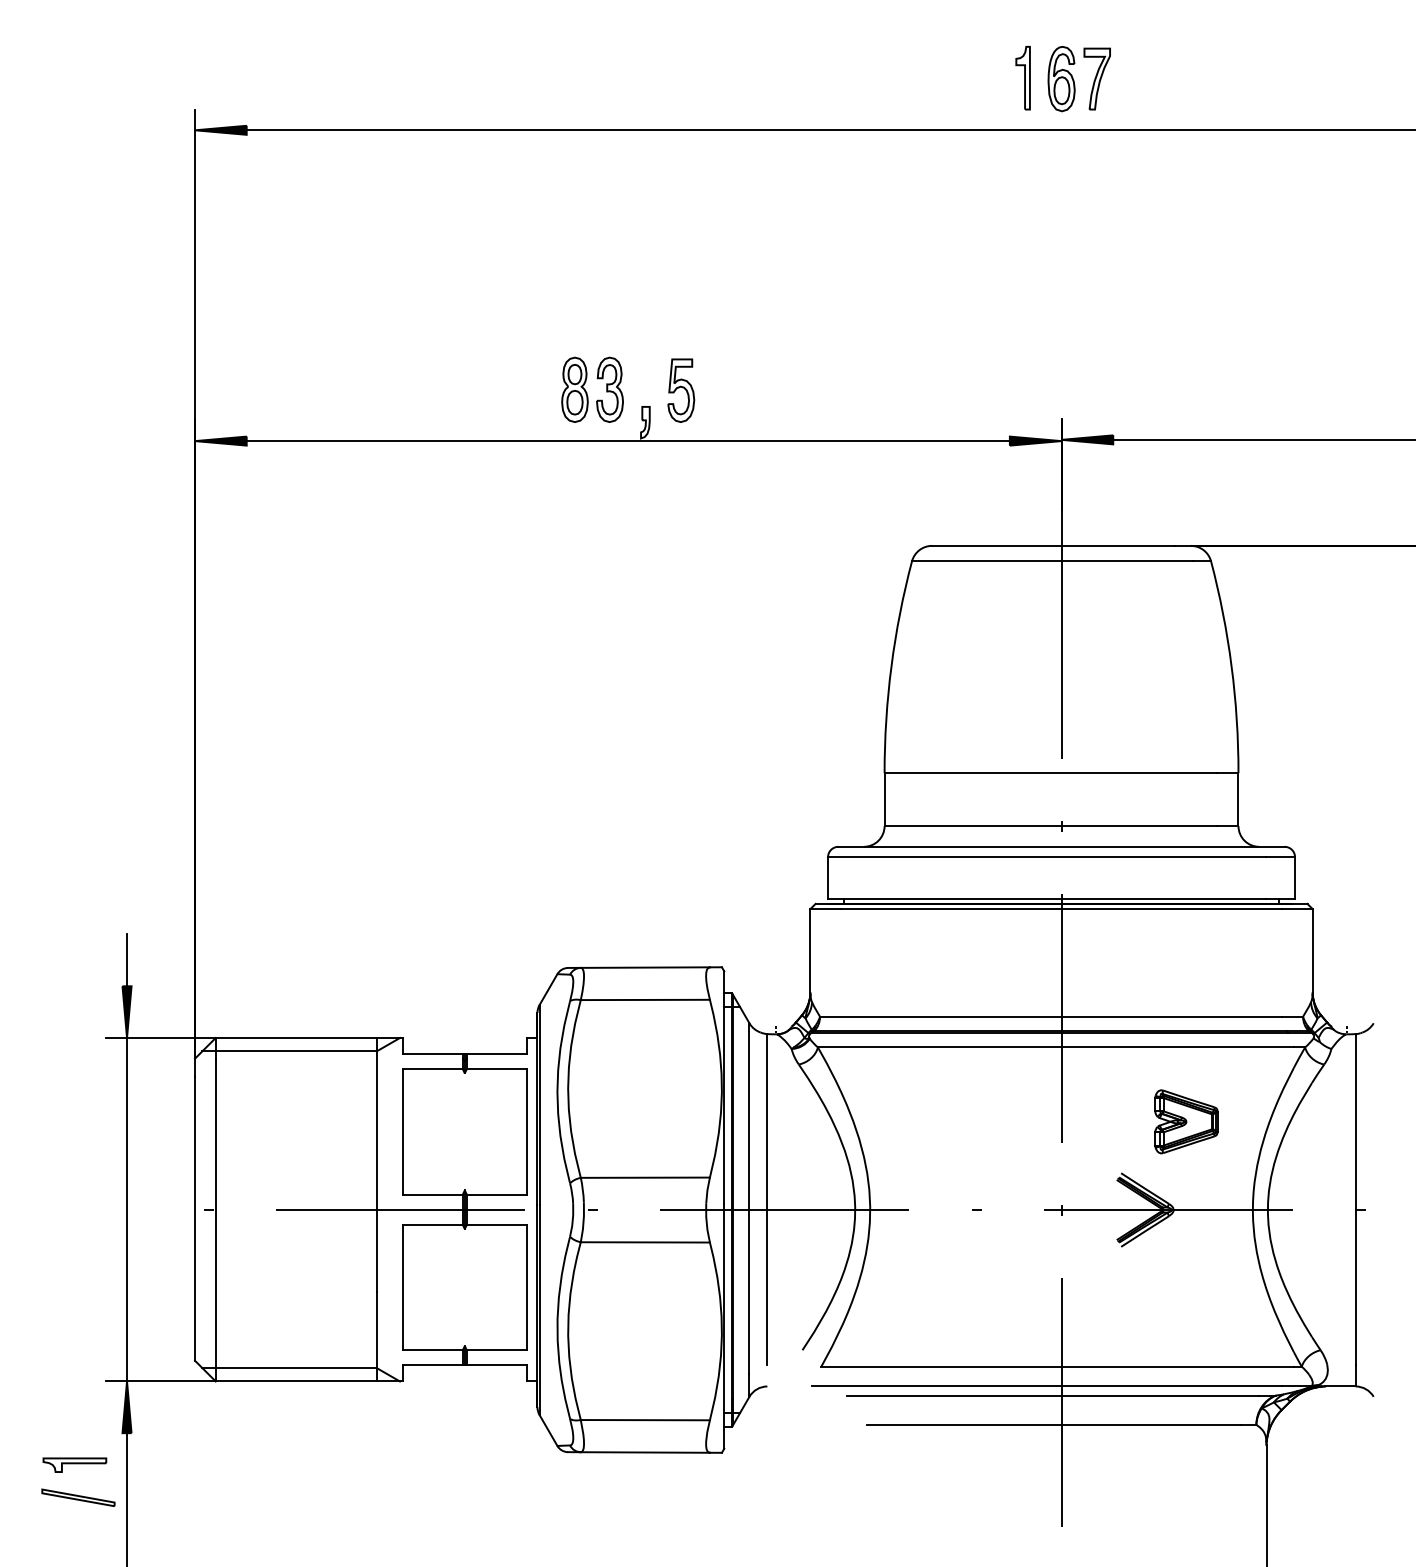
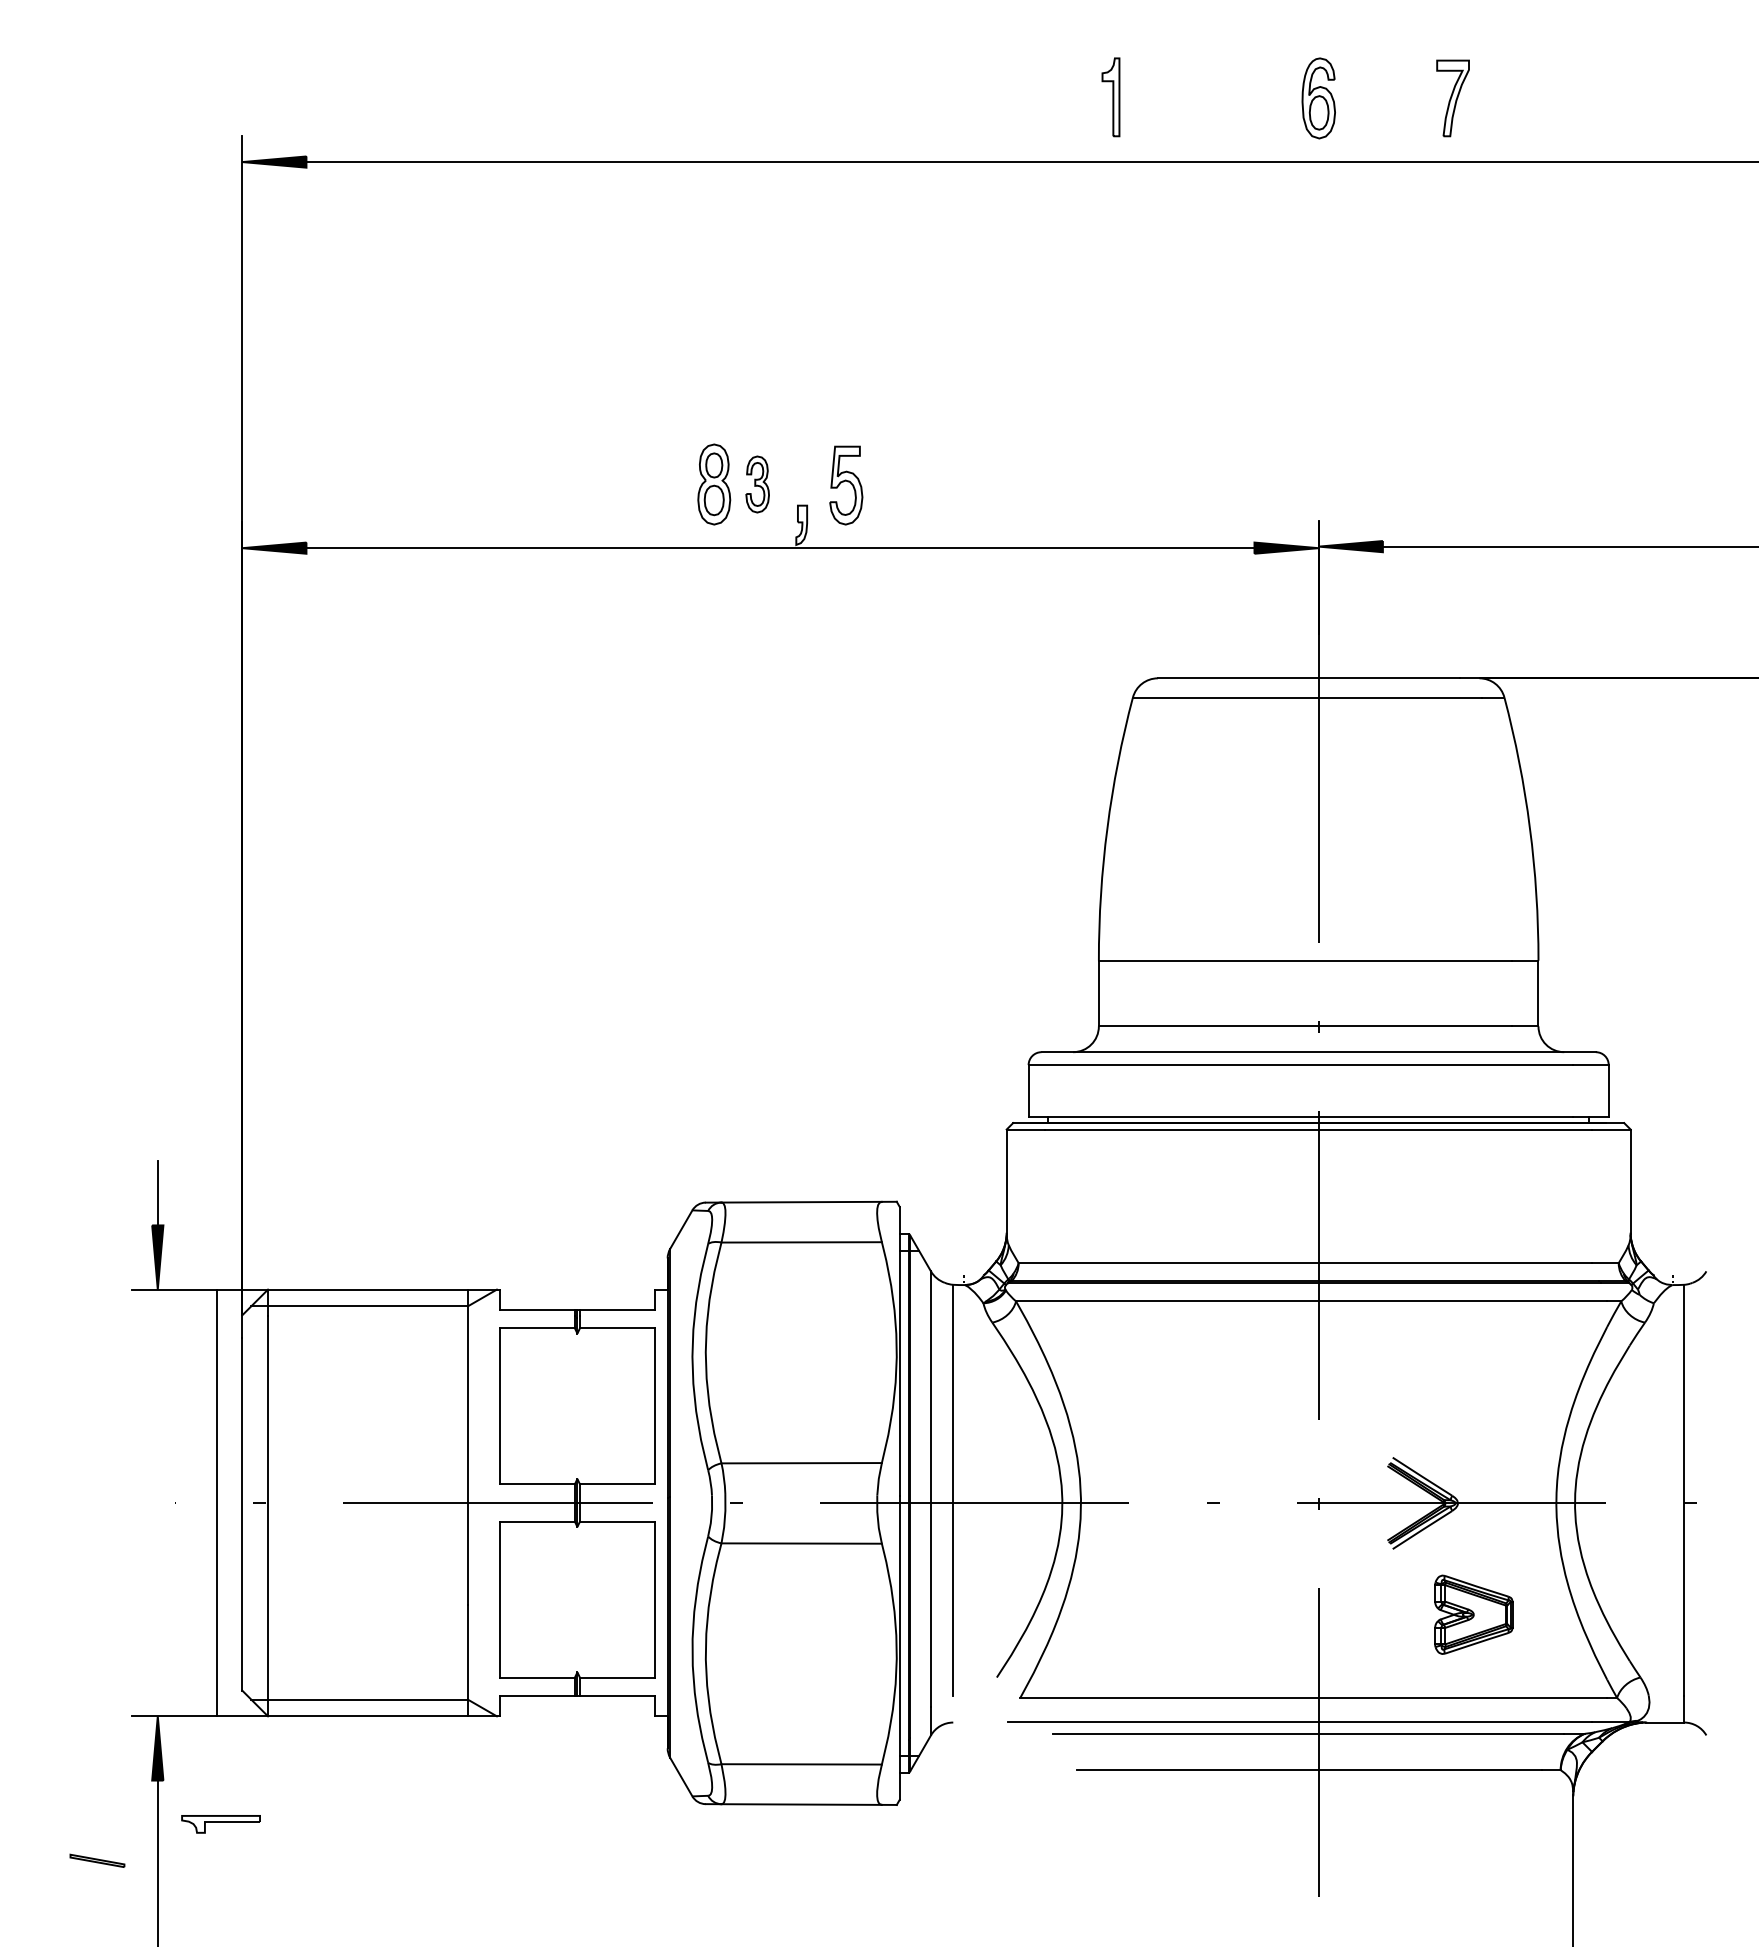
part: (1022, 78) -> (1110, 97), moved
part: (1096, 79) -> (1452, 98), moved
part: (609, 389) -> (757, 484), size x0.7
part: (1186, 1121) -> (1473, 1614), moved
line: (126, 1209) -> (216, 1502), moved
part: (74, 1465) -> (220, 1824), moved
part: (78, 1497) -> (97, 1860), size x0.6

